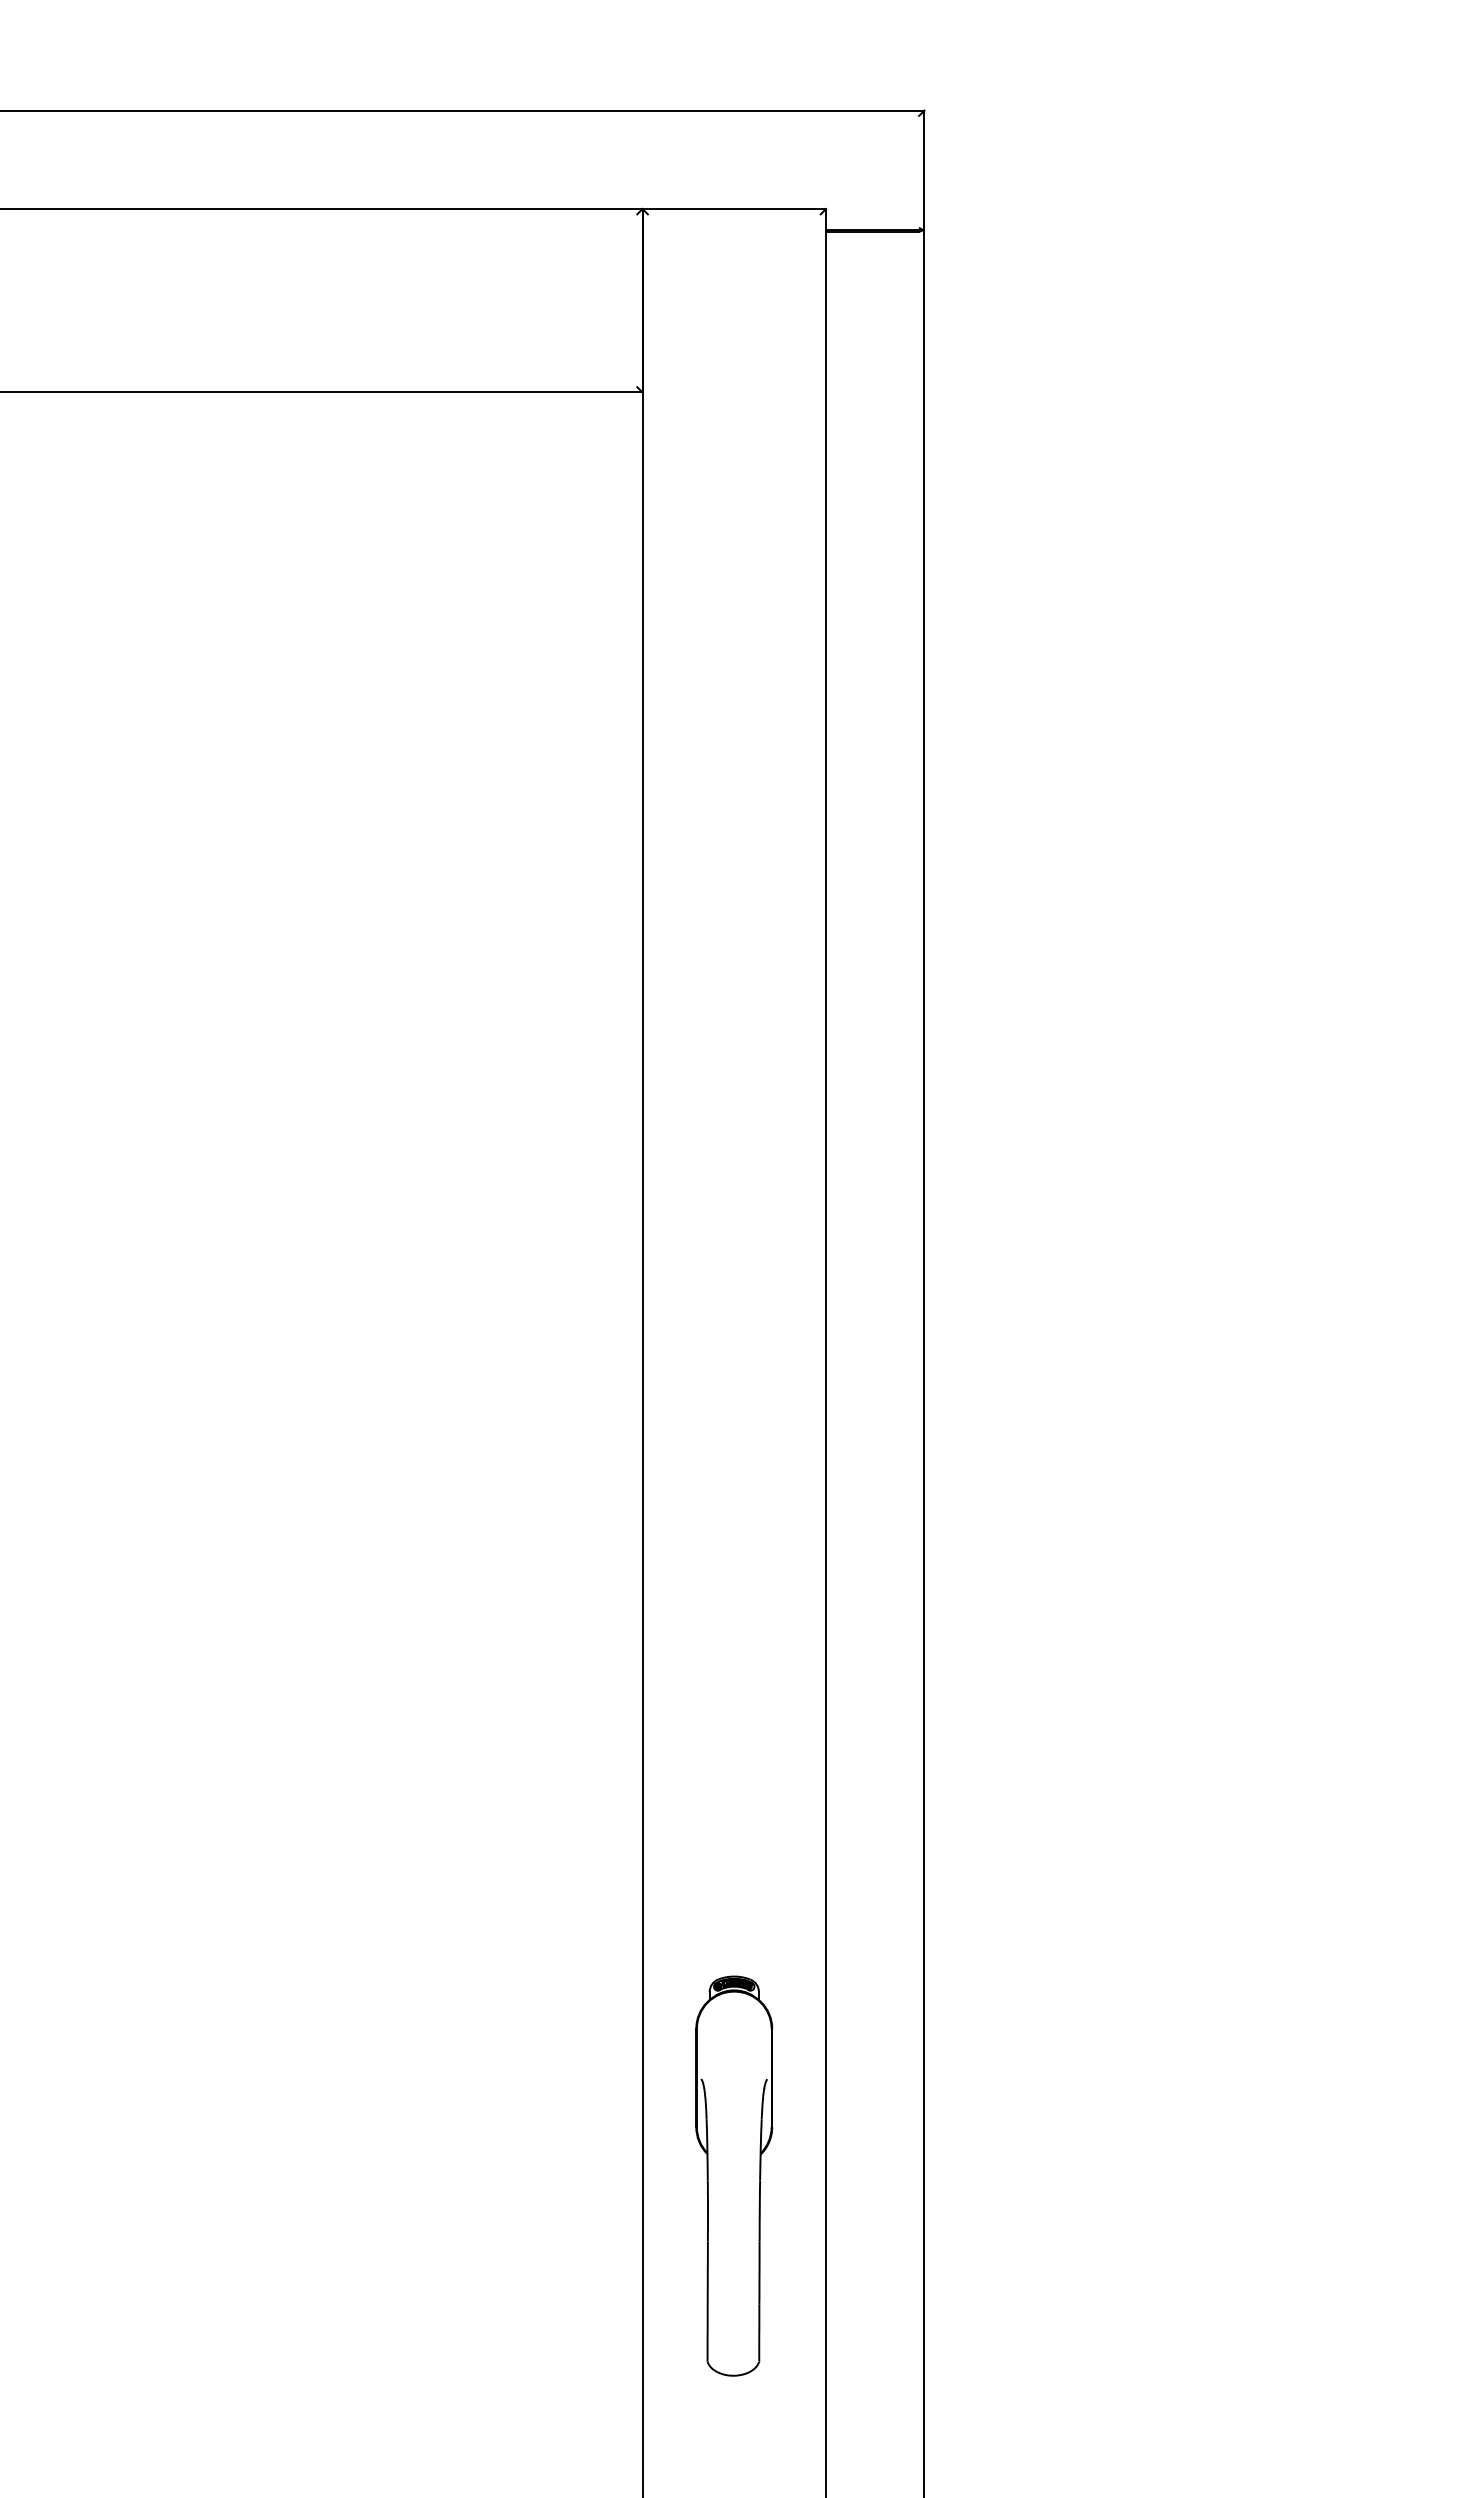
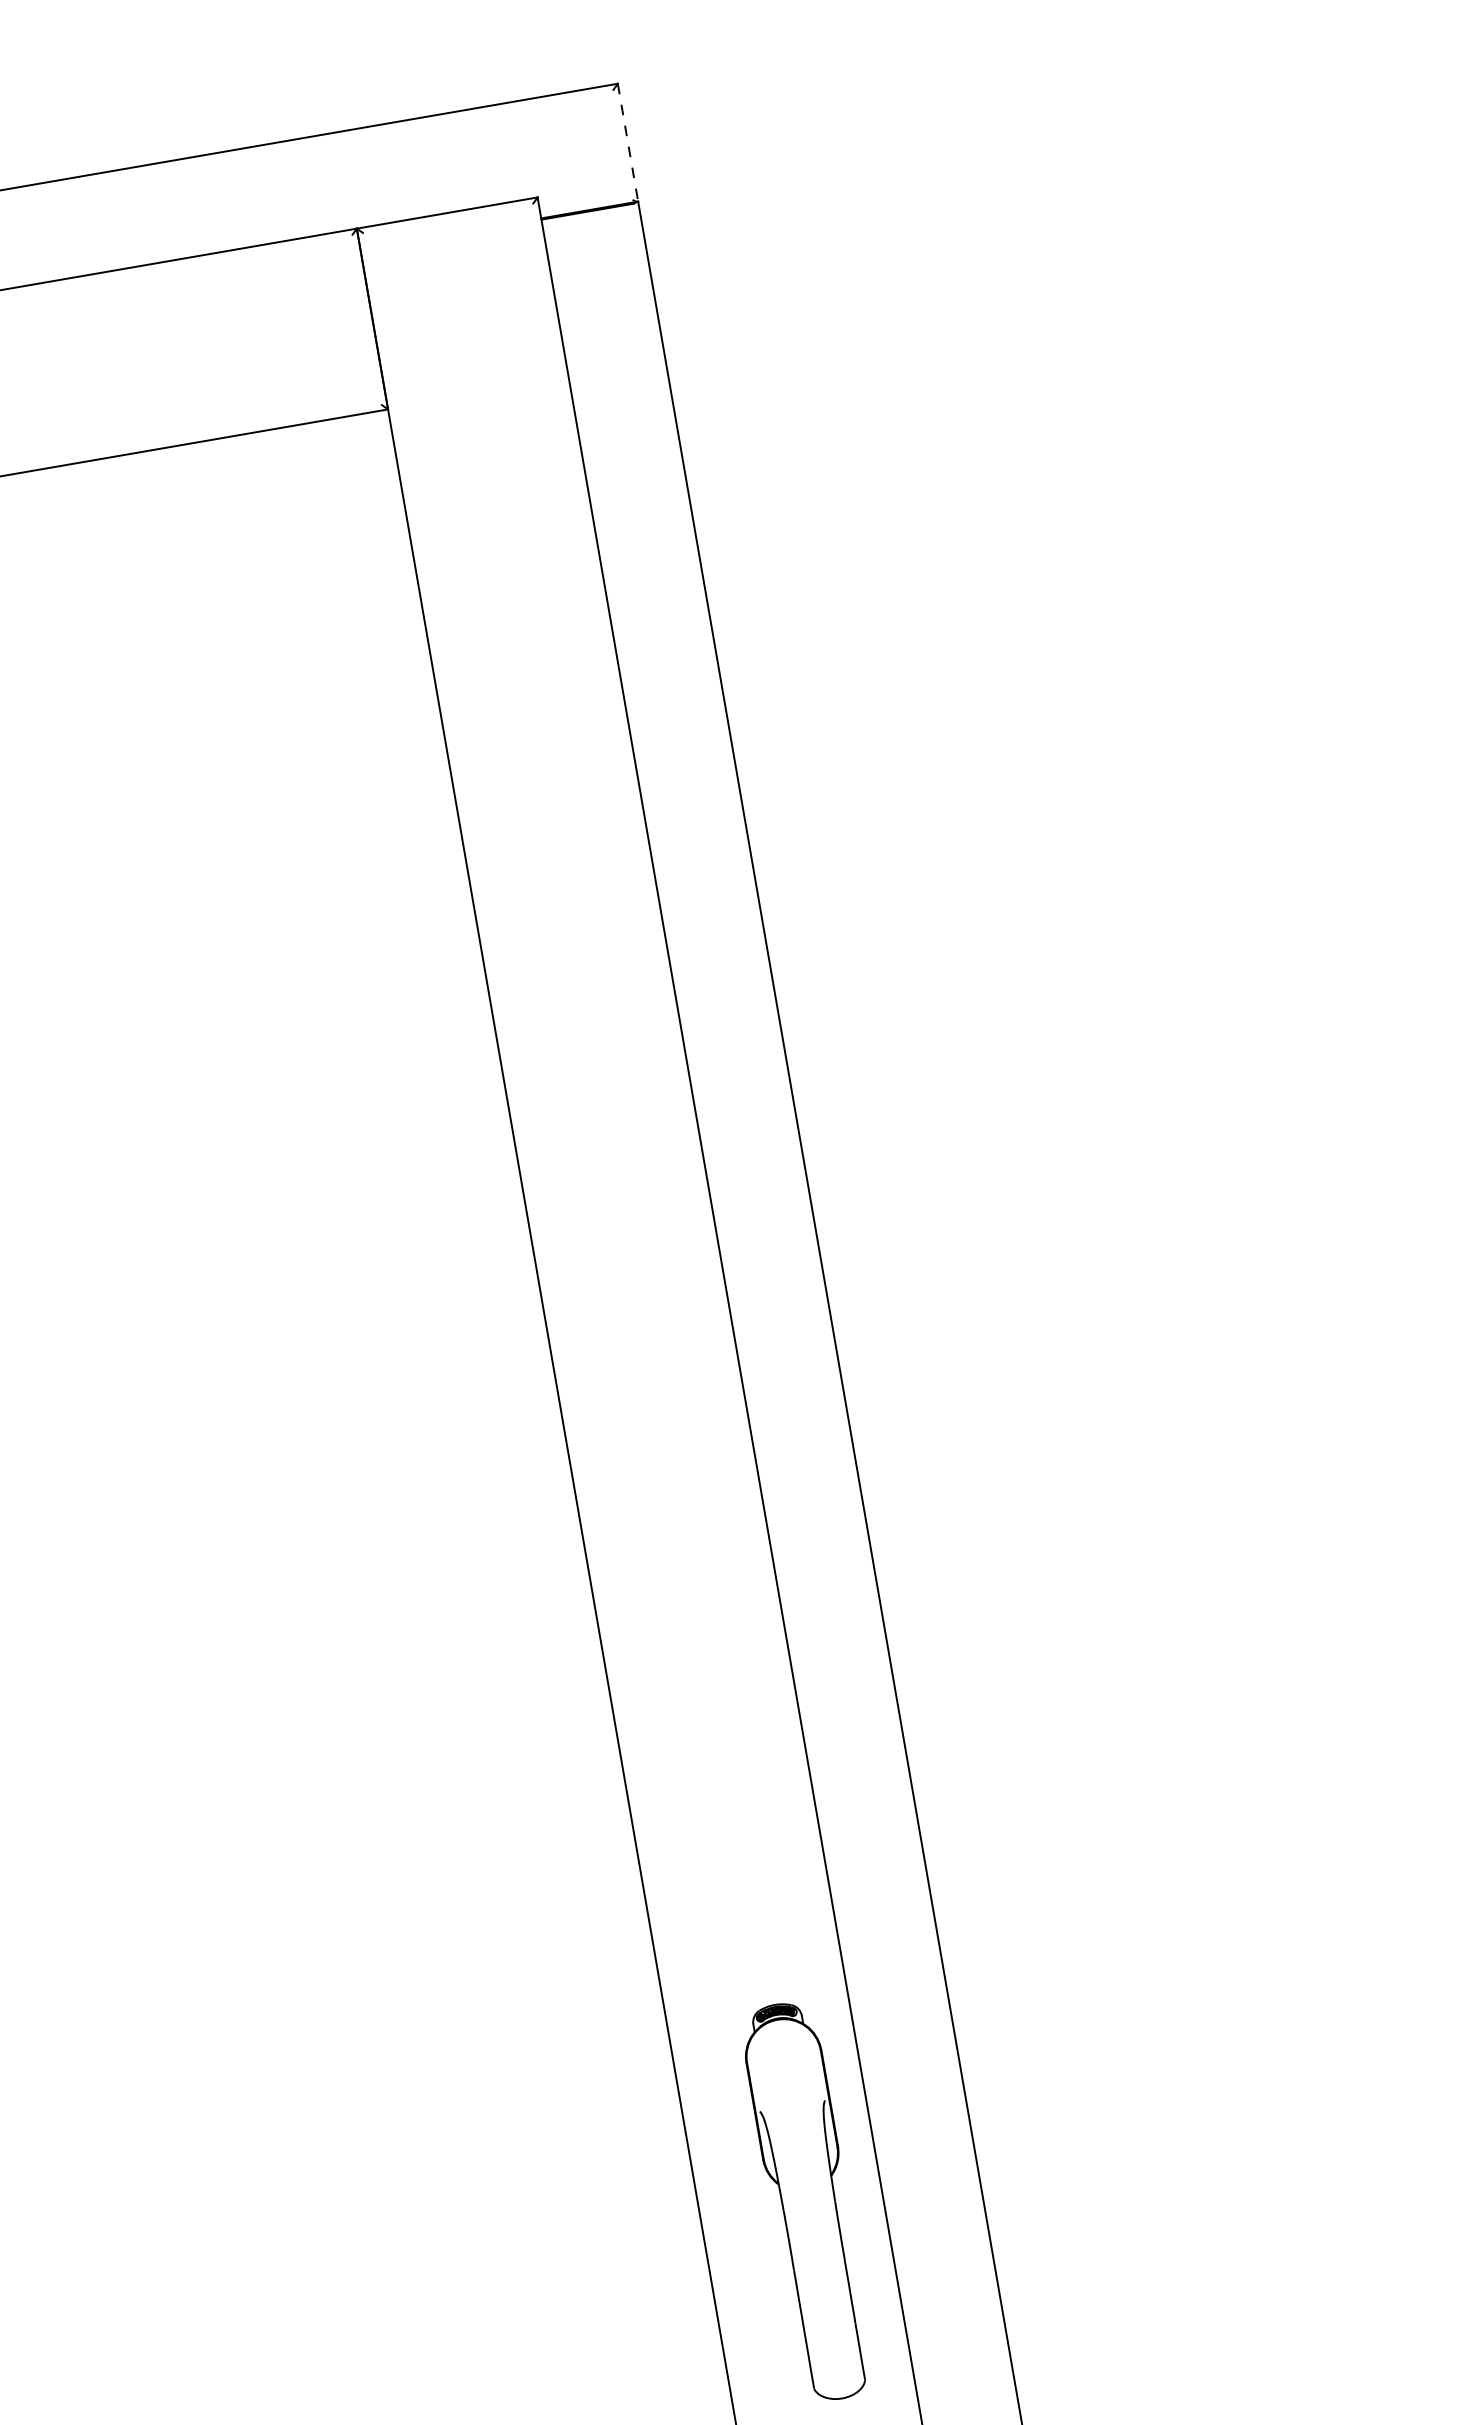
line: (924, 170) -> (628, 142), solid -> dashed
part: (734, 2175) -> (809, 2200), moved

